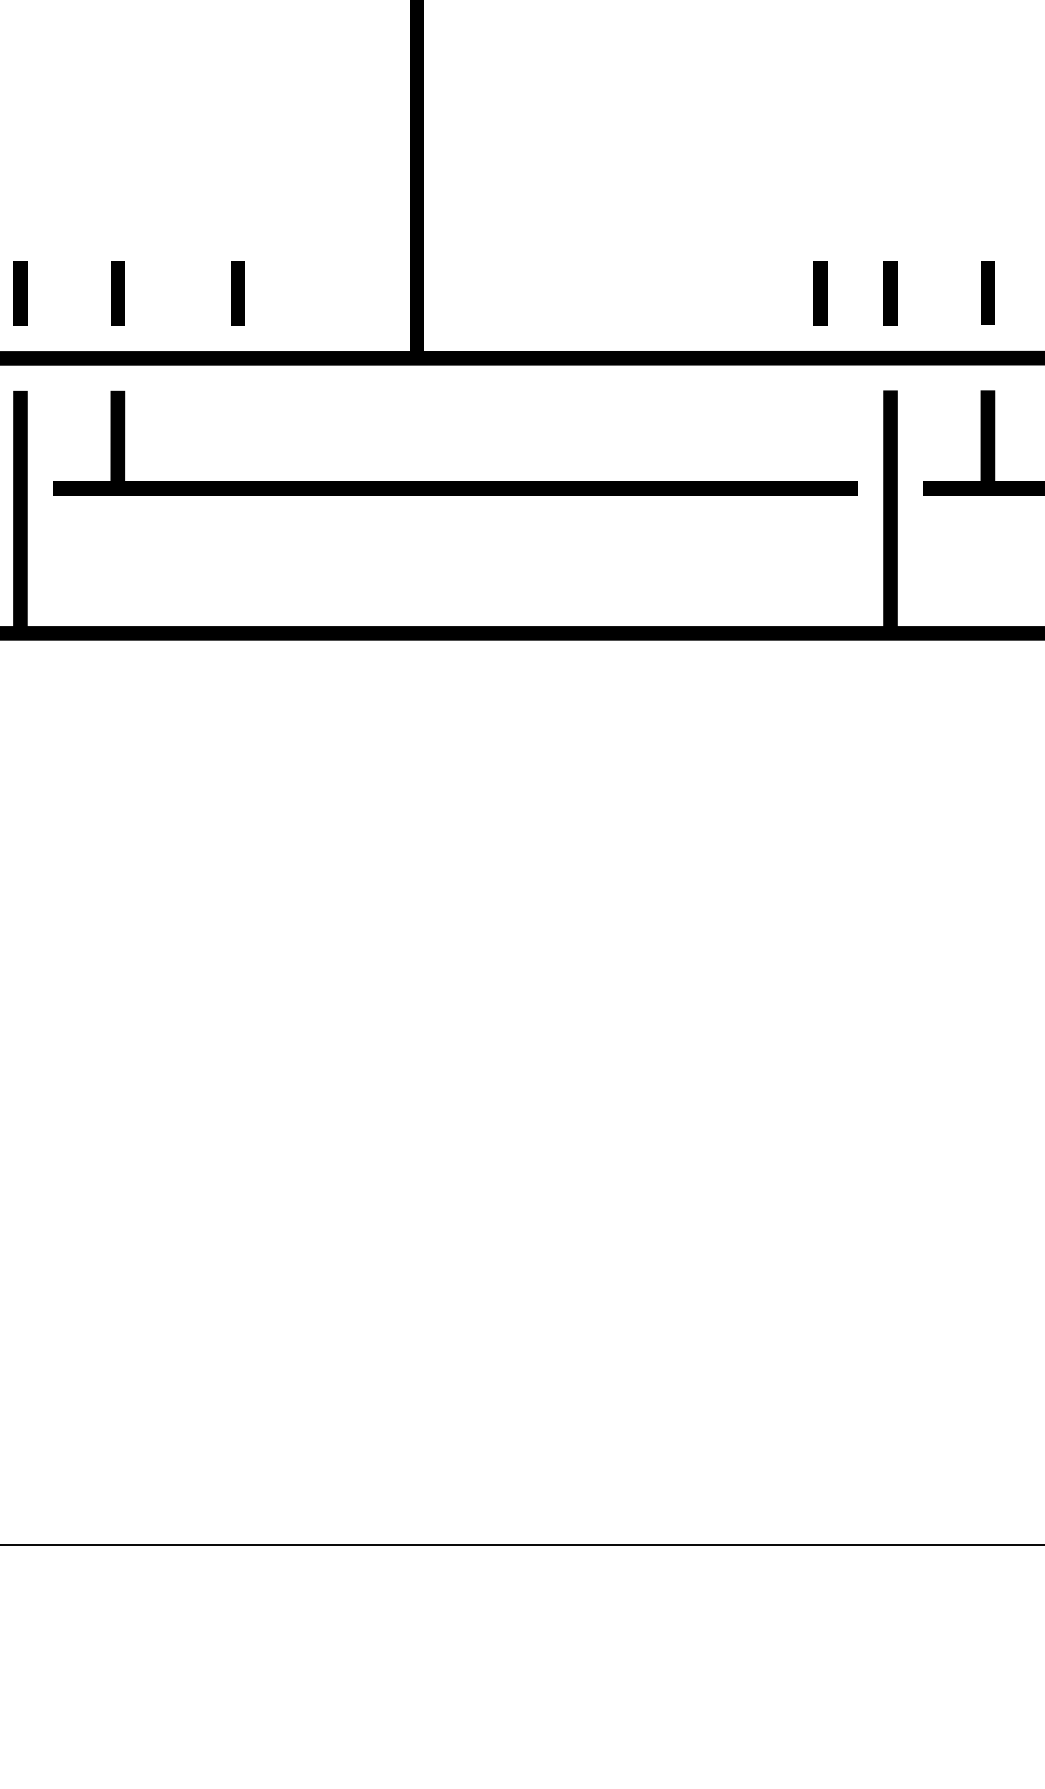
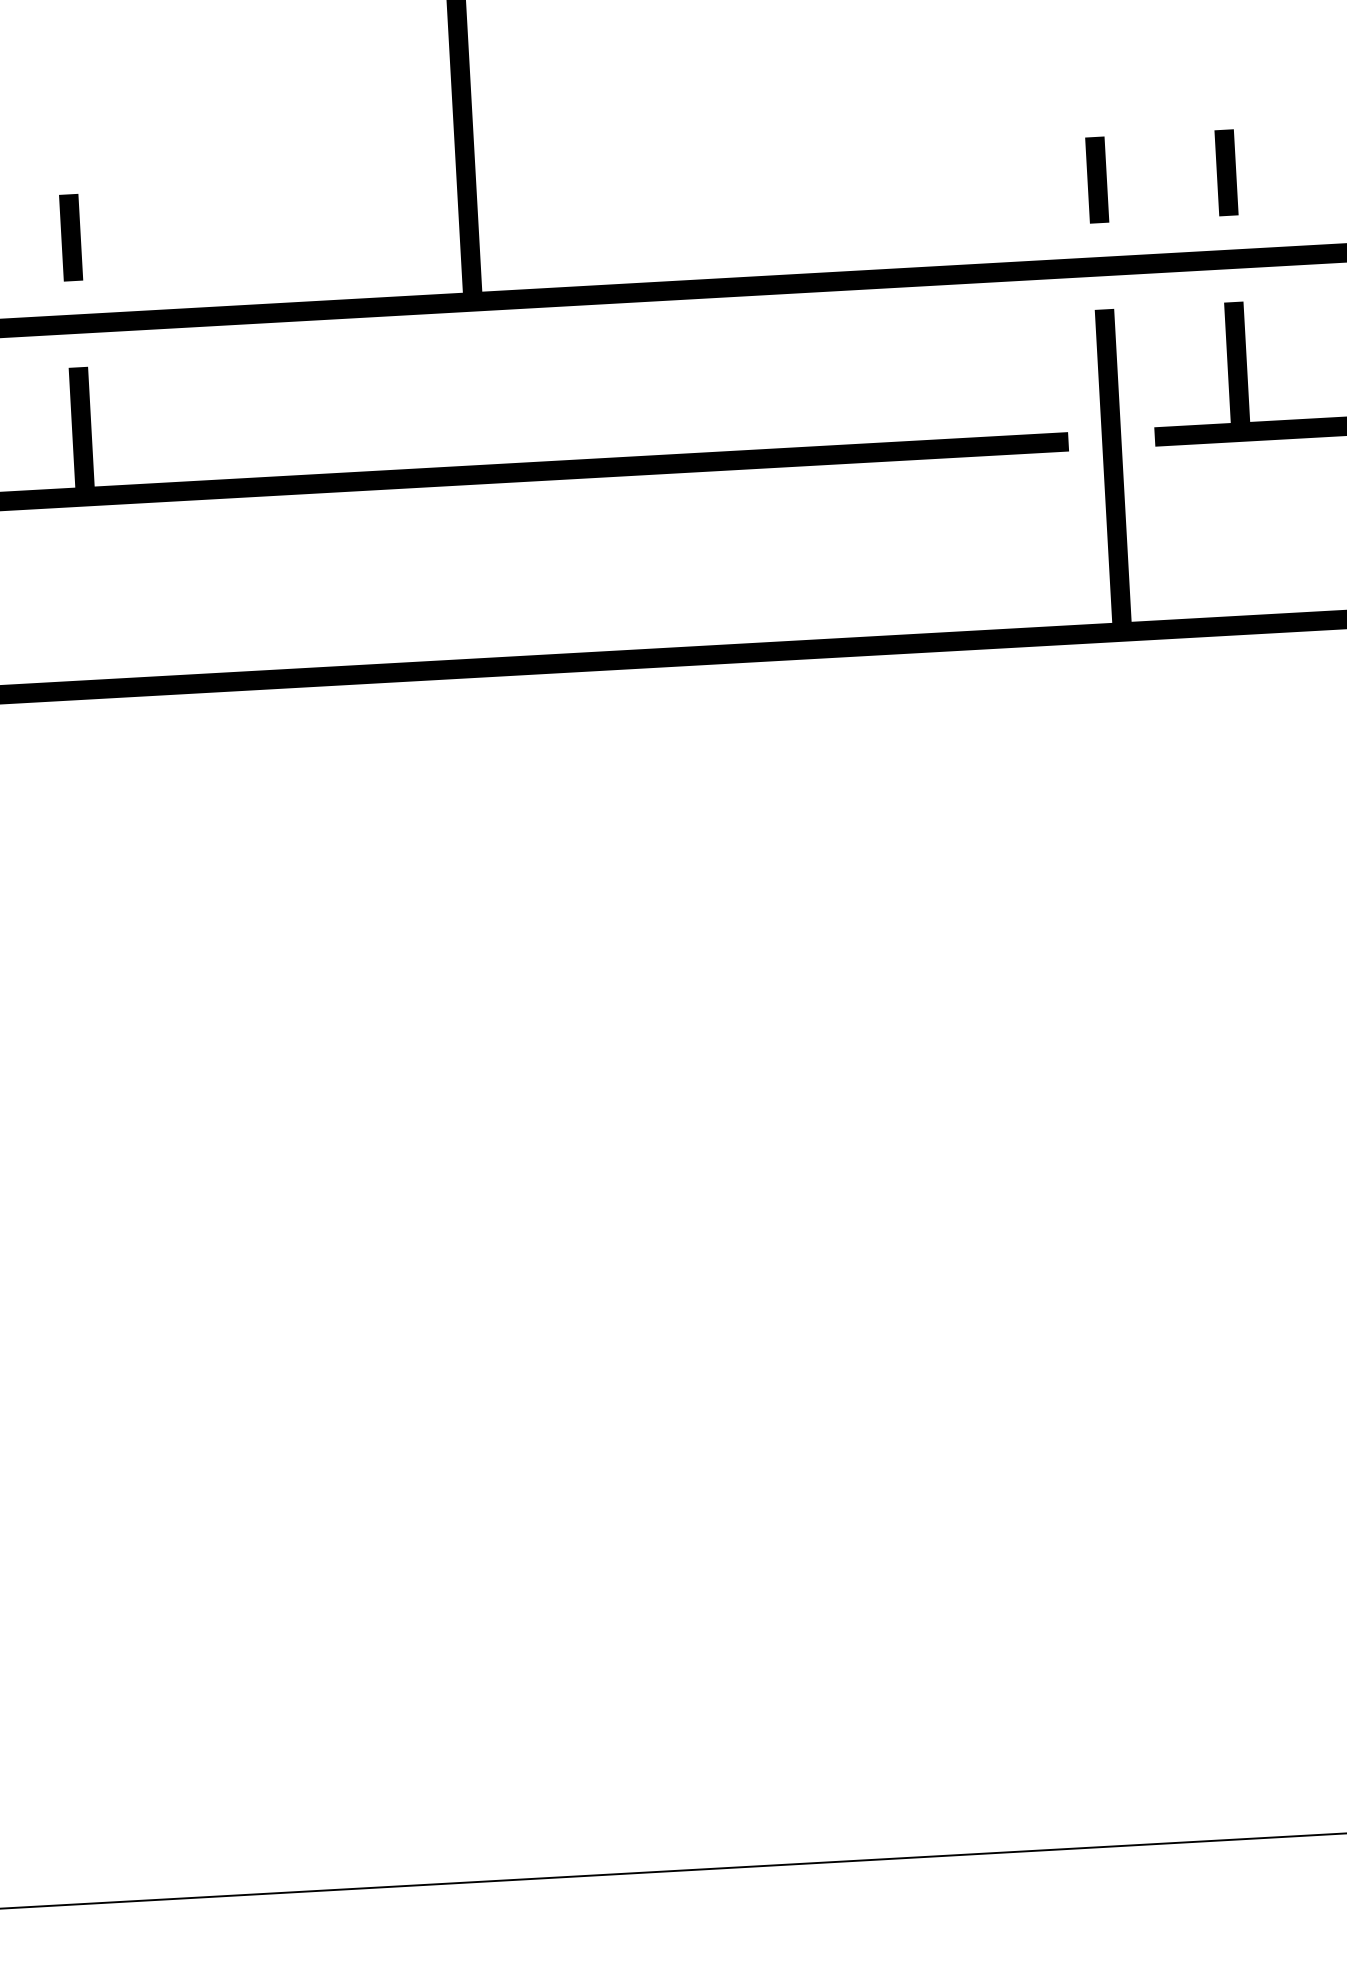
line: (237, 293) -> (230, 229), removed
line: (820, 293) -> (1004, 185), removed

